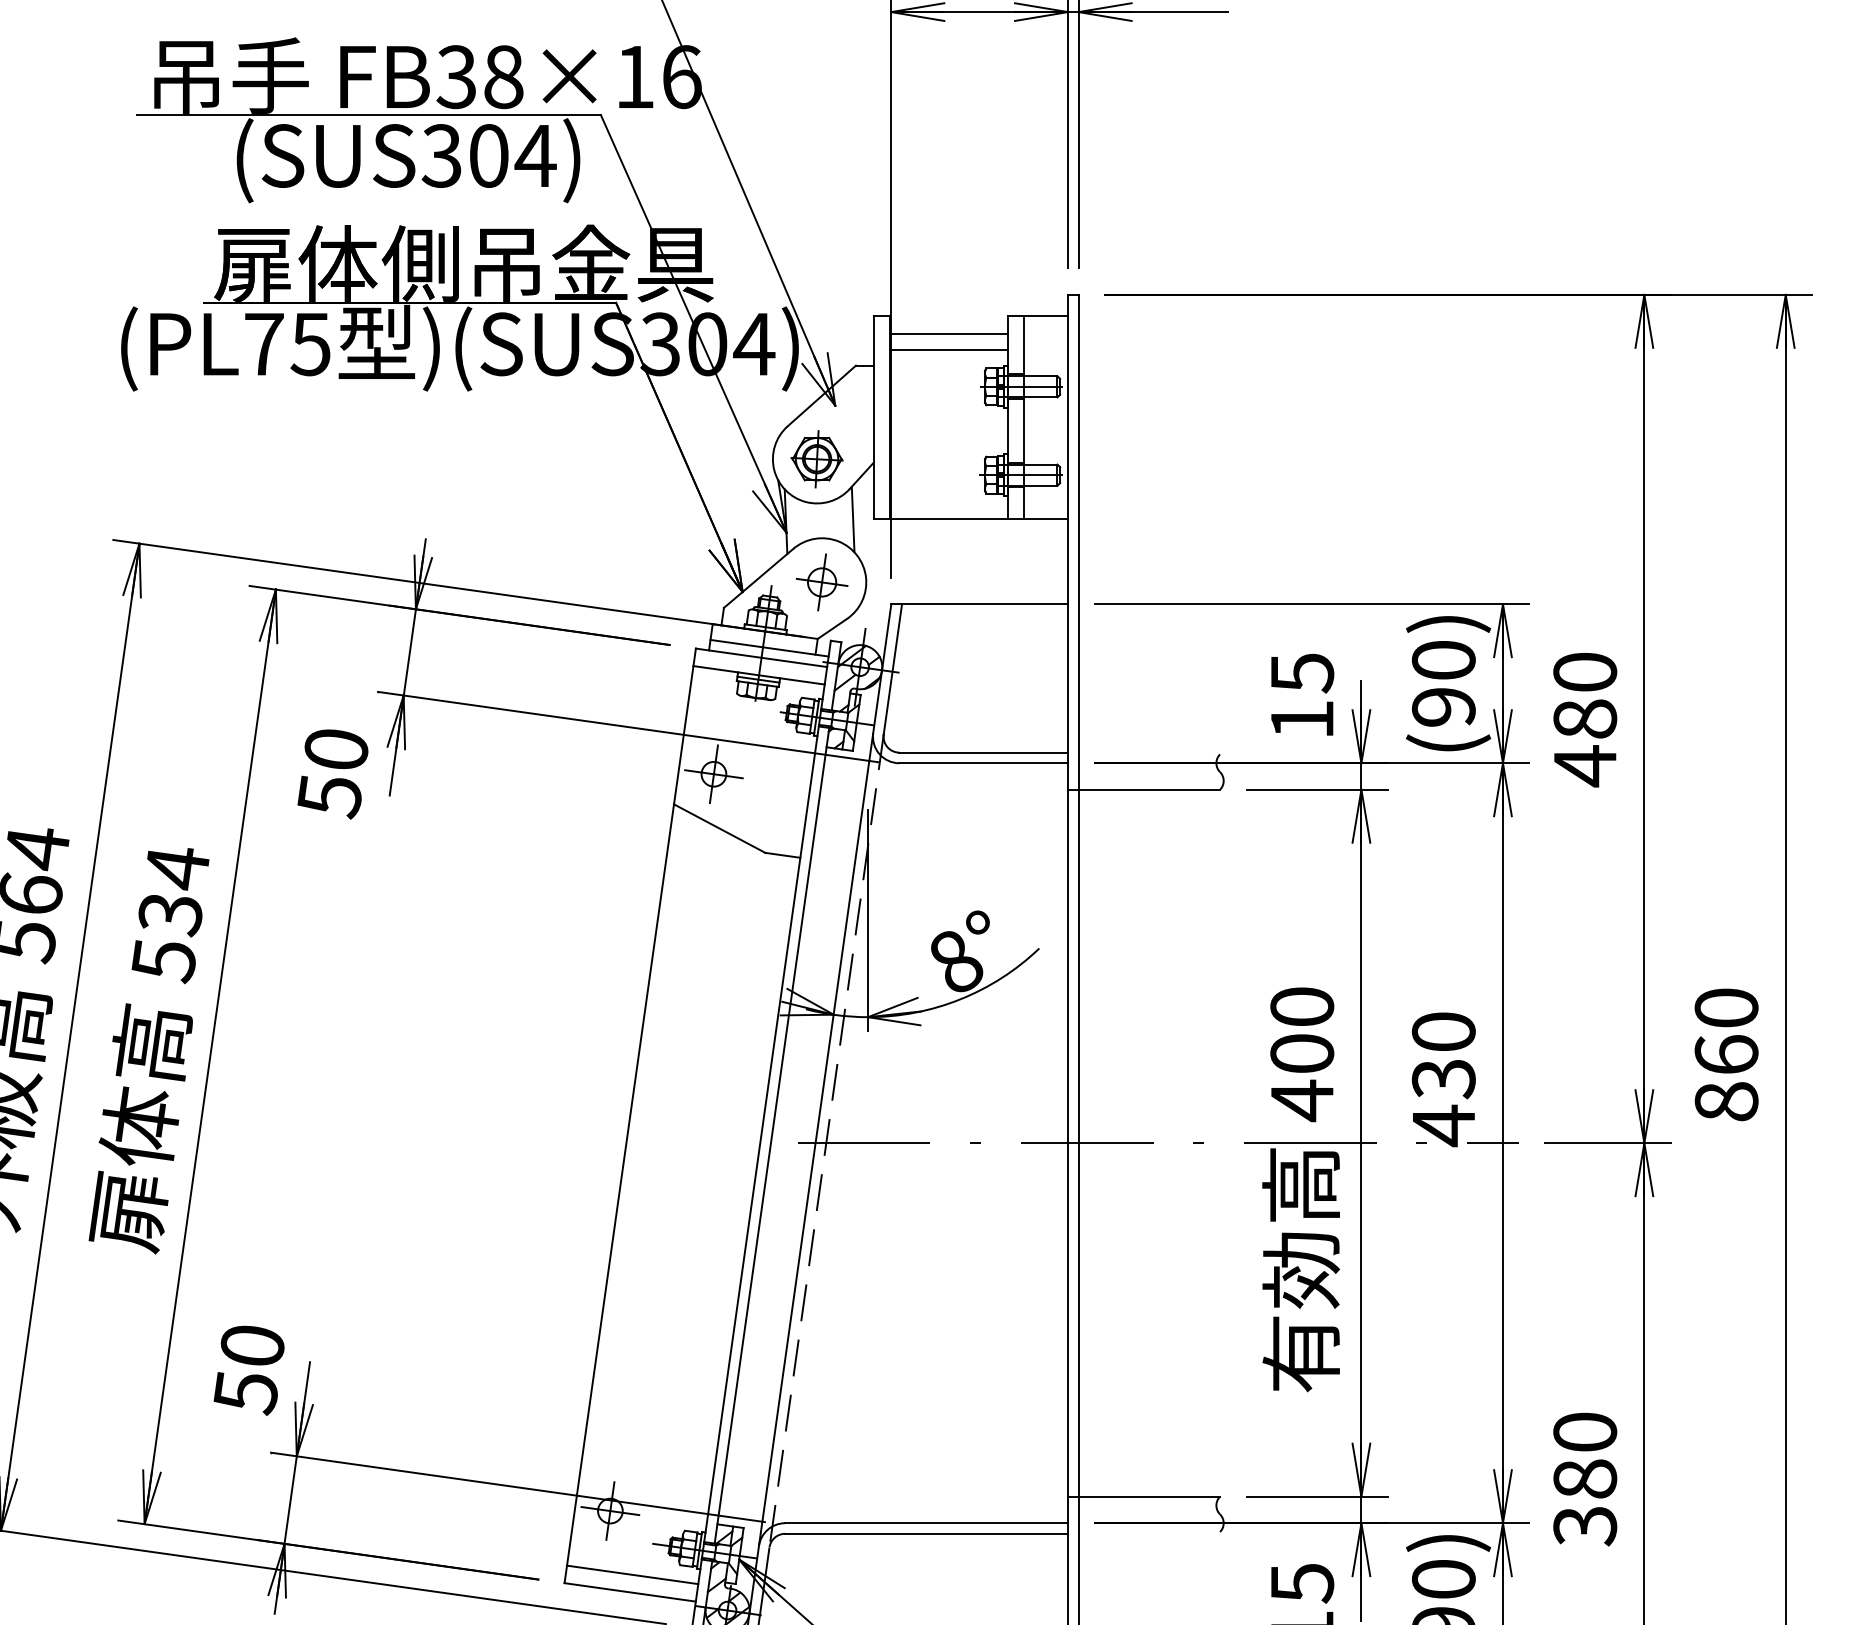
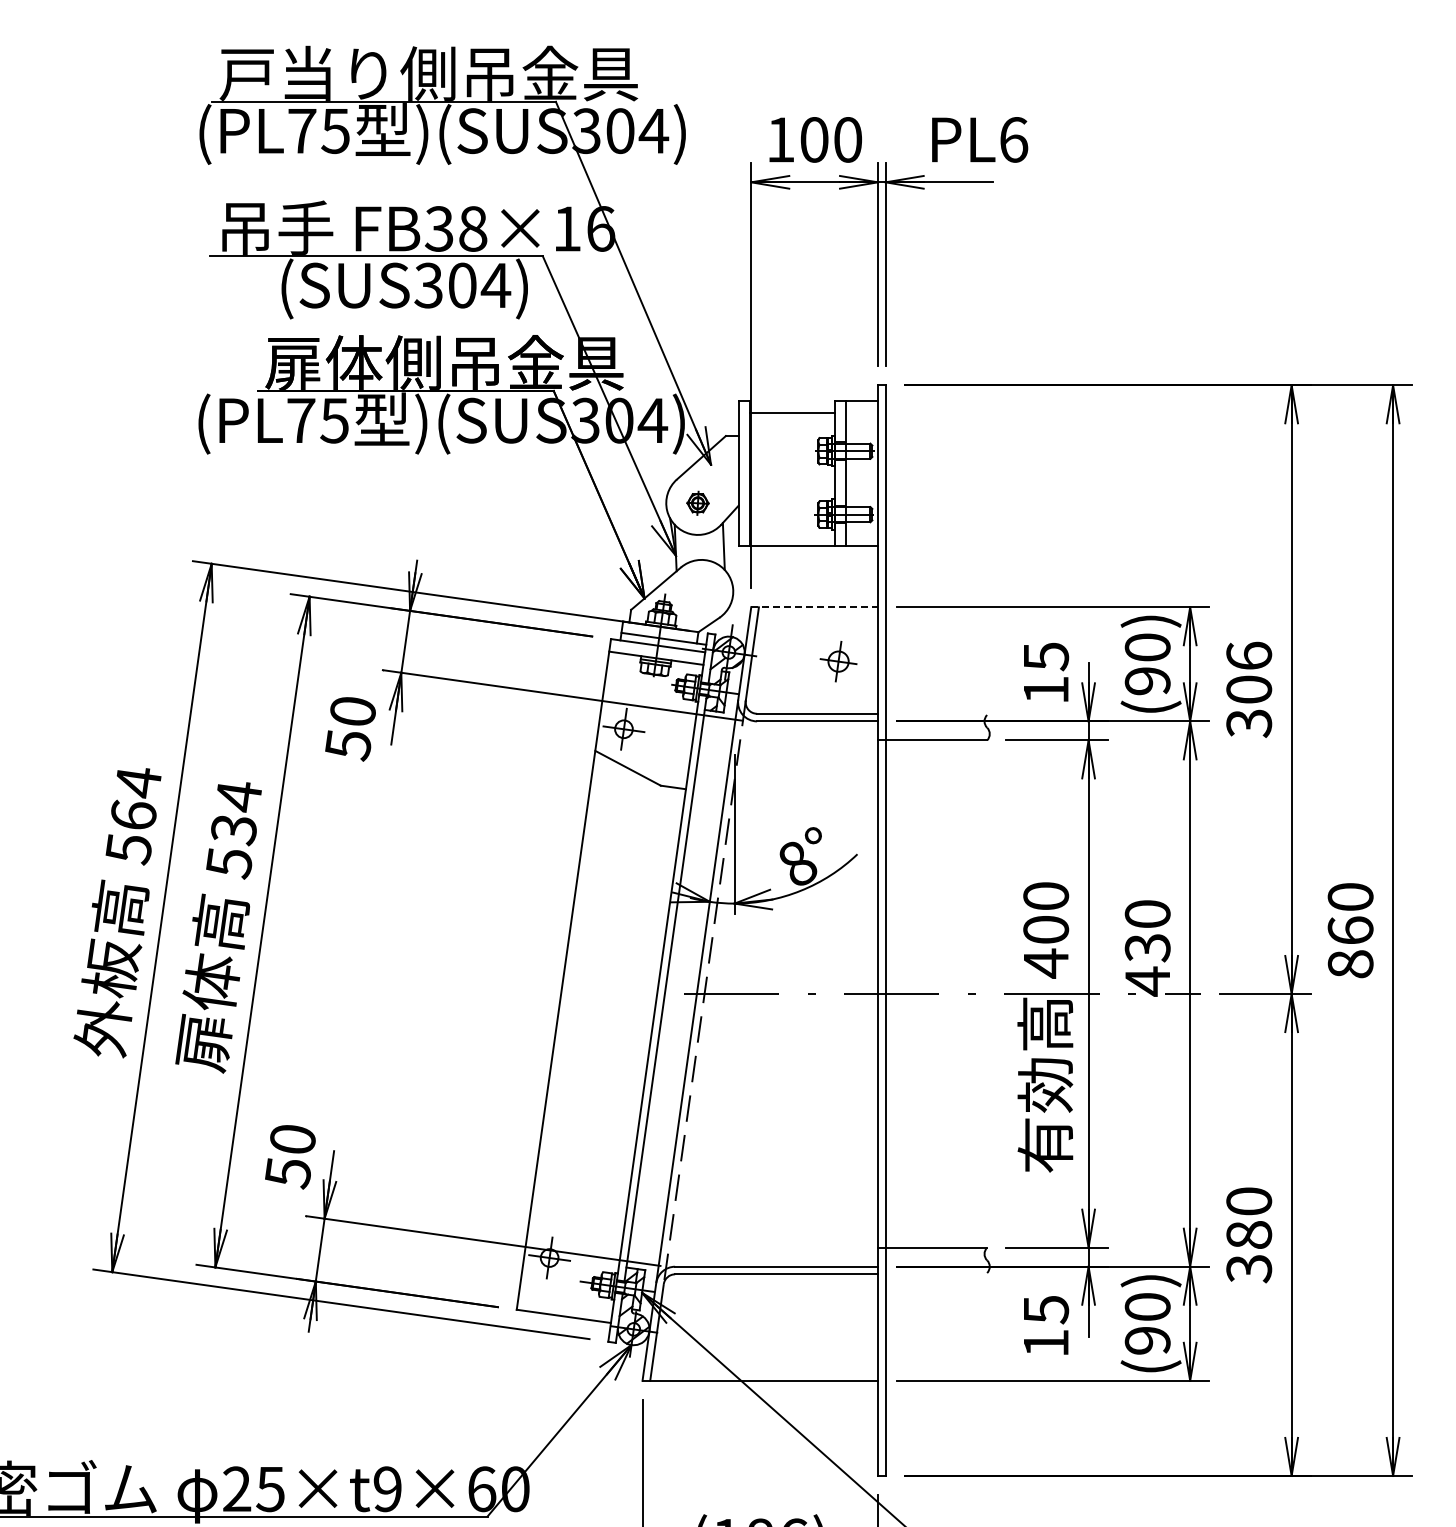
line: (947, 349) -> (791, 424), removed
part: (816, 459) -> (697, 503), size x0.6
part: (821, 582) -> (838, 661), moved
line: (980, 604) -> (815, 607), solid -> dashed
text: (1585, 718) -> (1249, 689), 480 -> 306
line: (632, 1574) -> (565, 1303), removed

